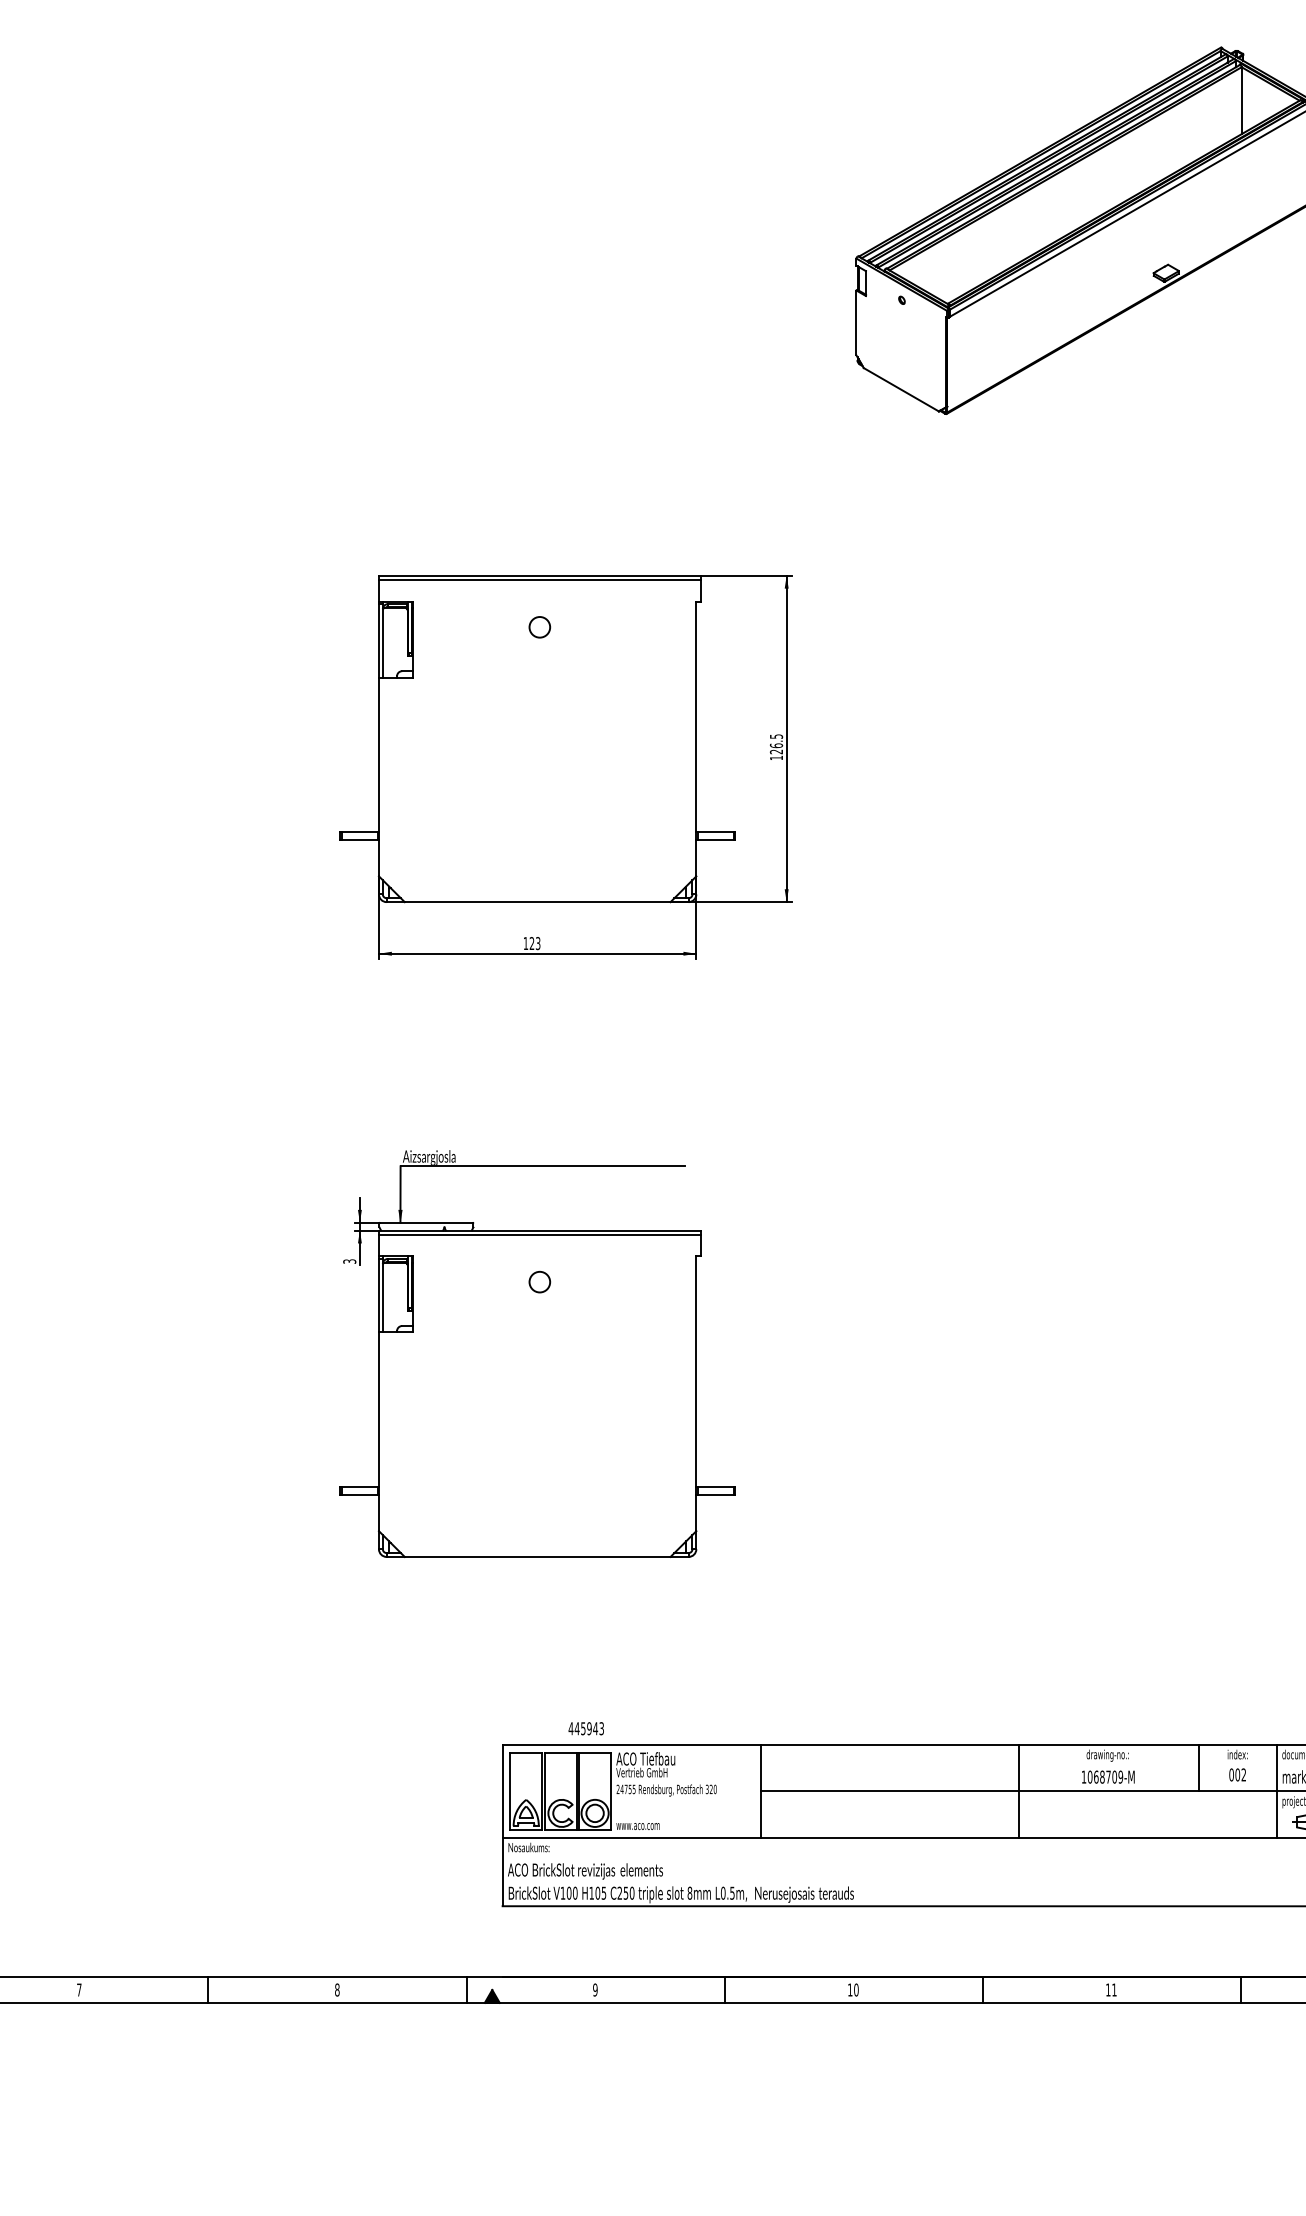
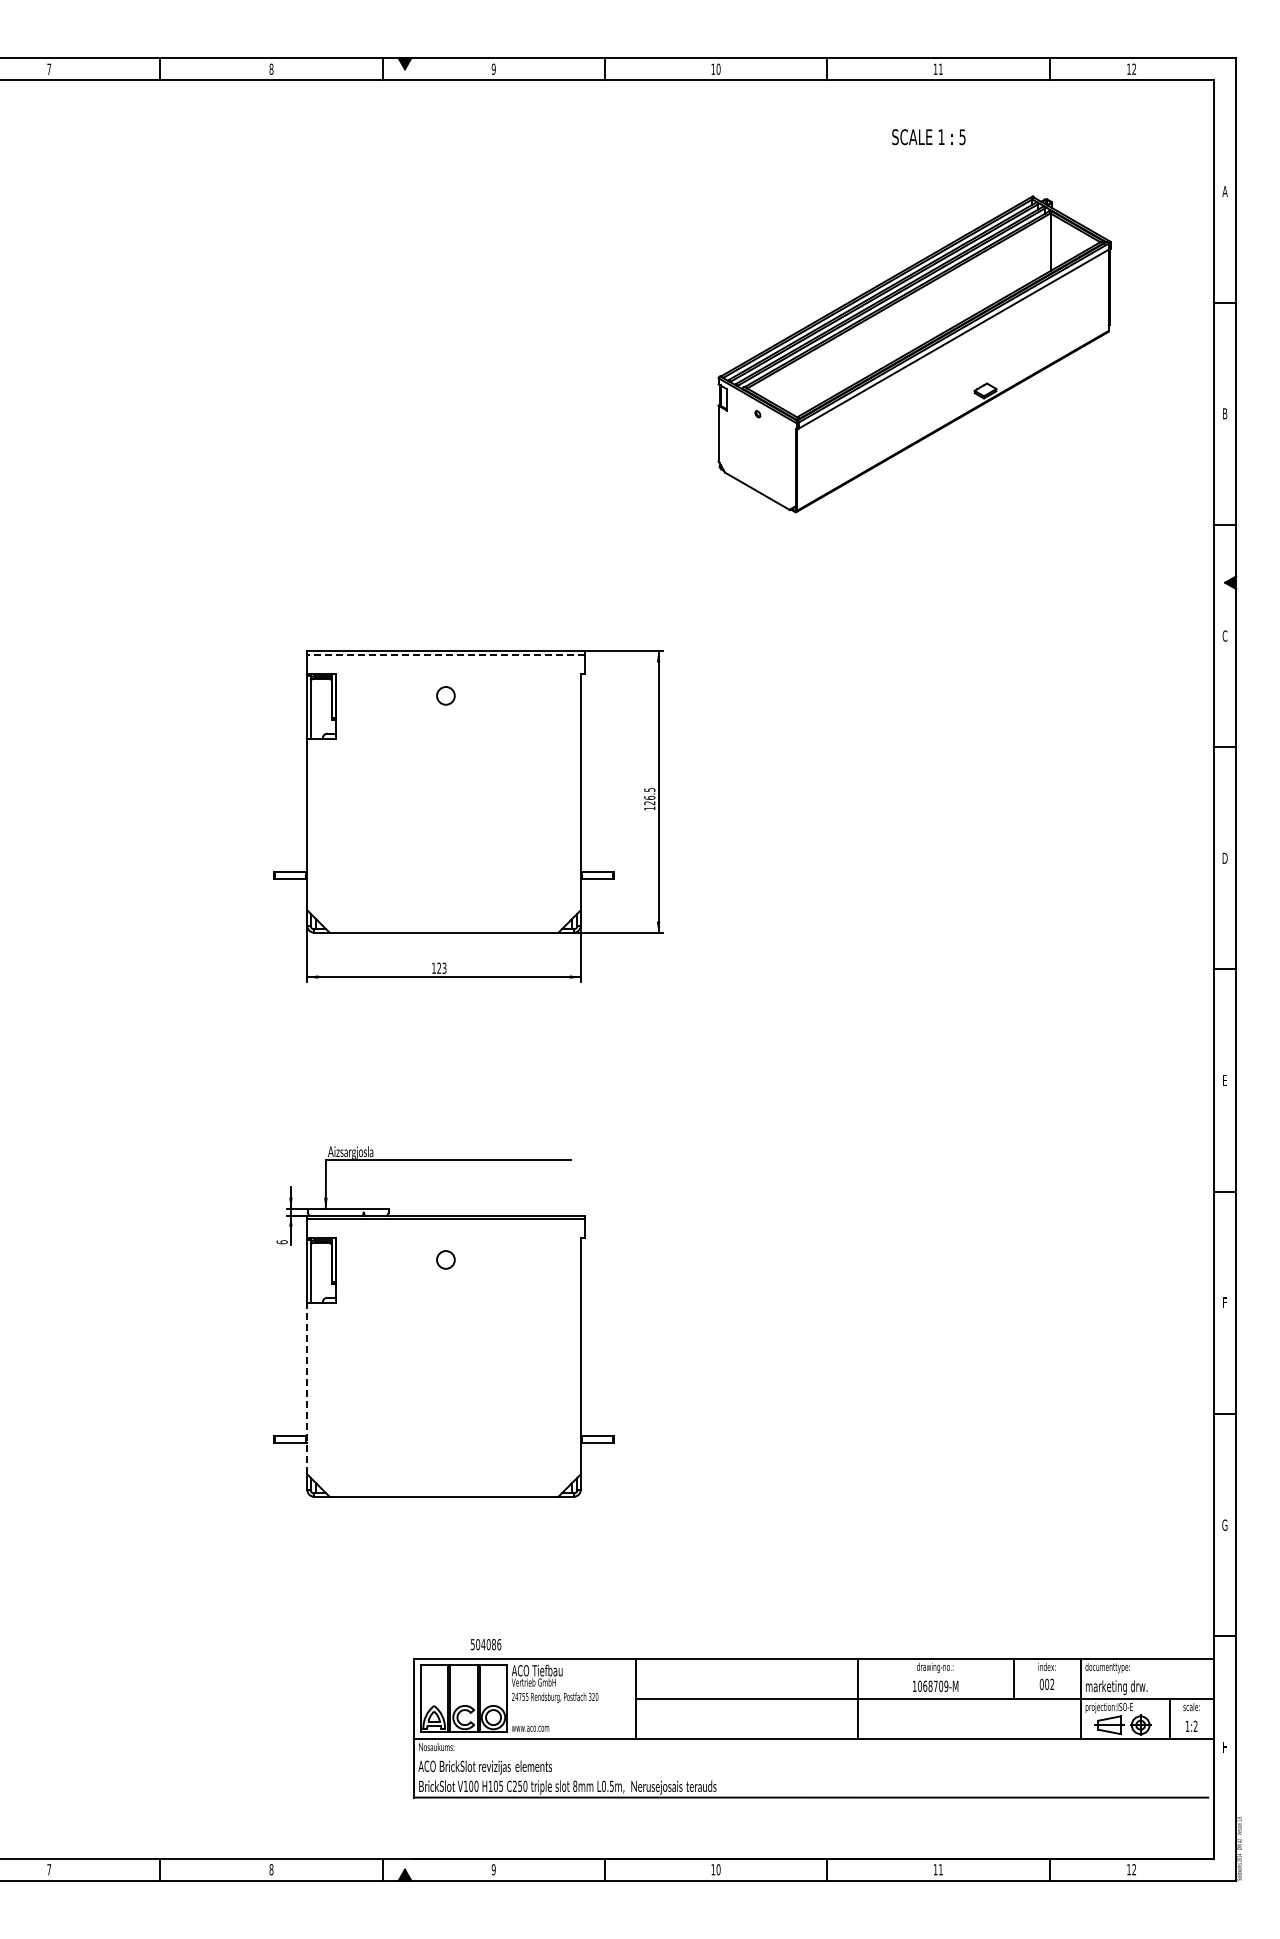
line: (539, 580) -> (445, 655), solid -> dashed
text: (348, 1261) -> (281, 1242), 3 -> 6
line: (379, 1431) -> (307, 1388), solid -> dashed
text: (585, 1728) -> (485, 1644), 445943 -> 504086

